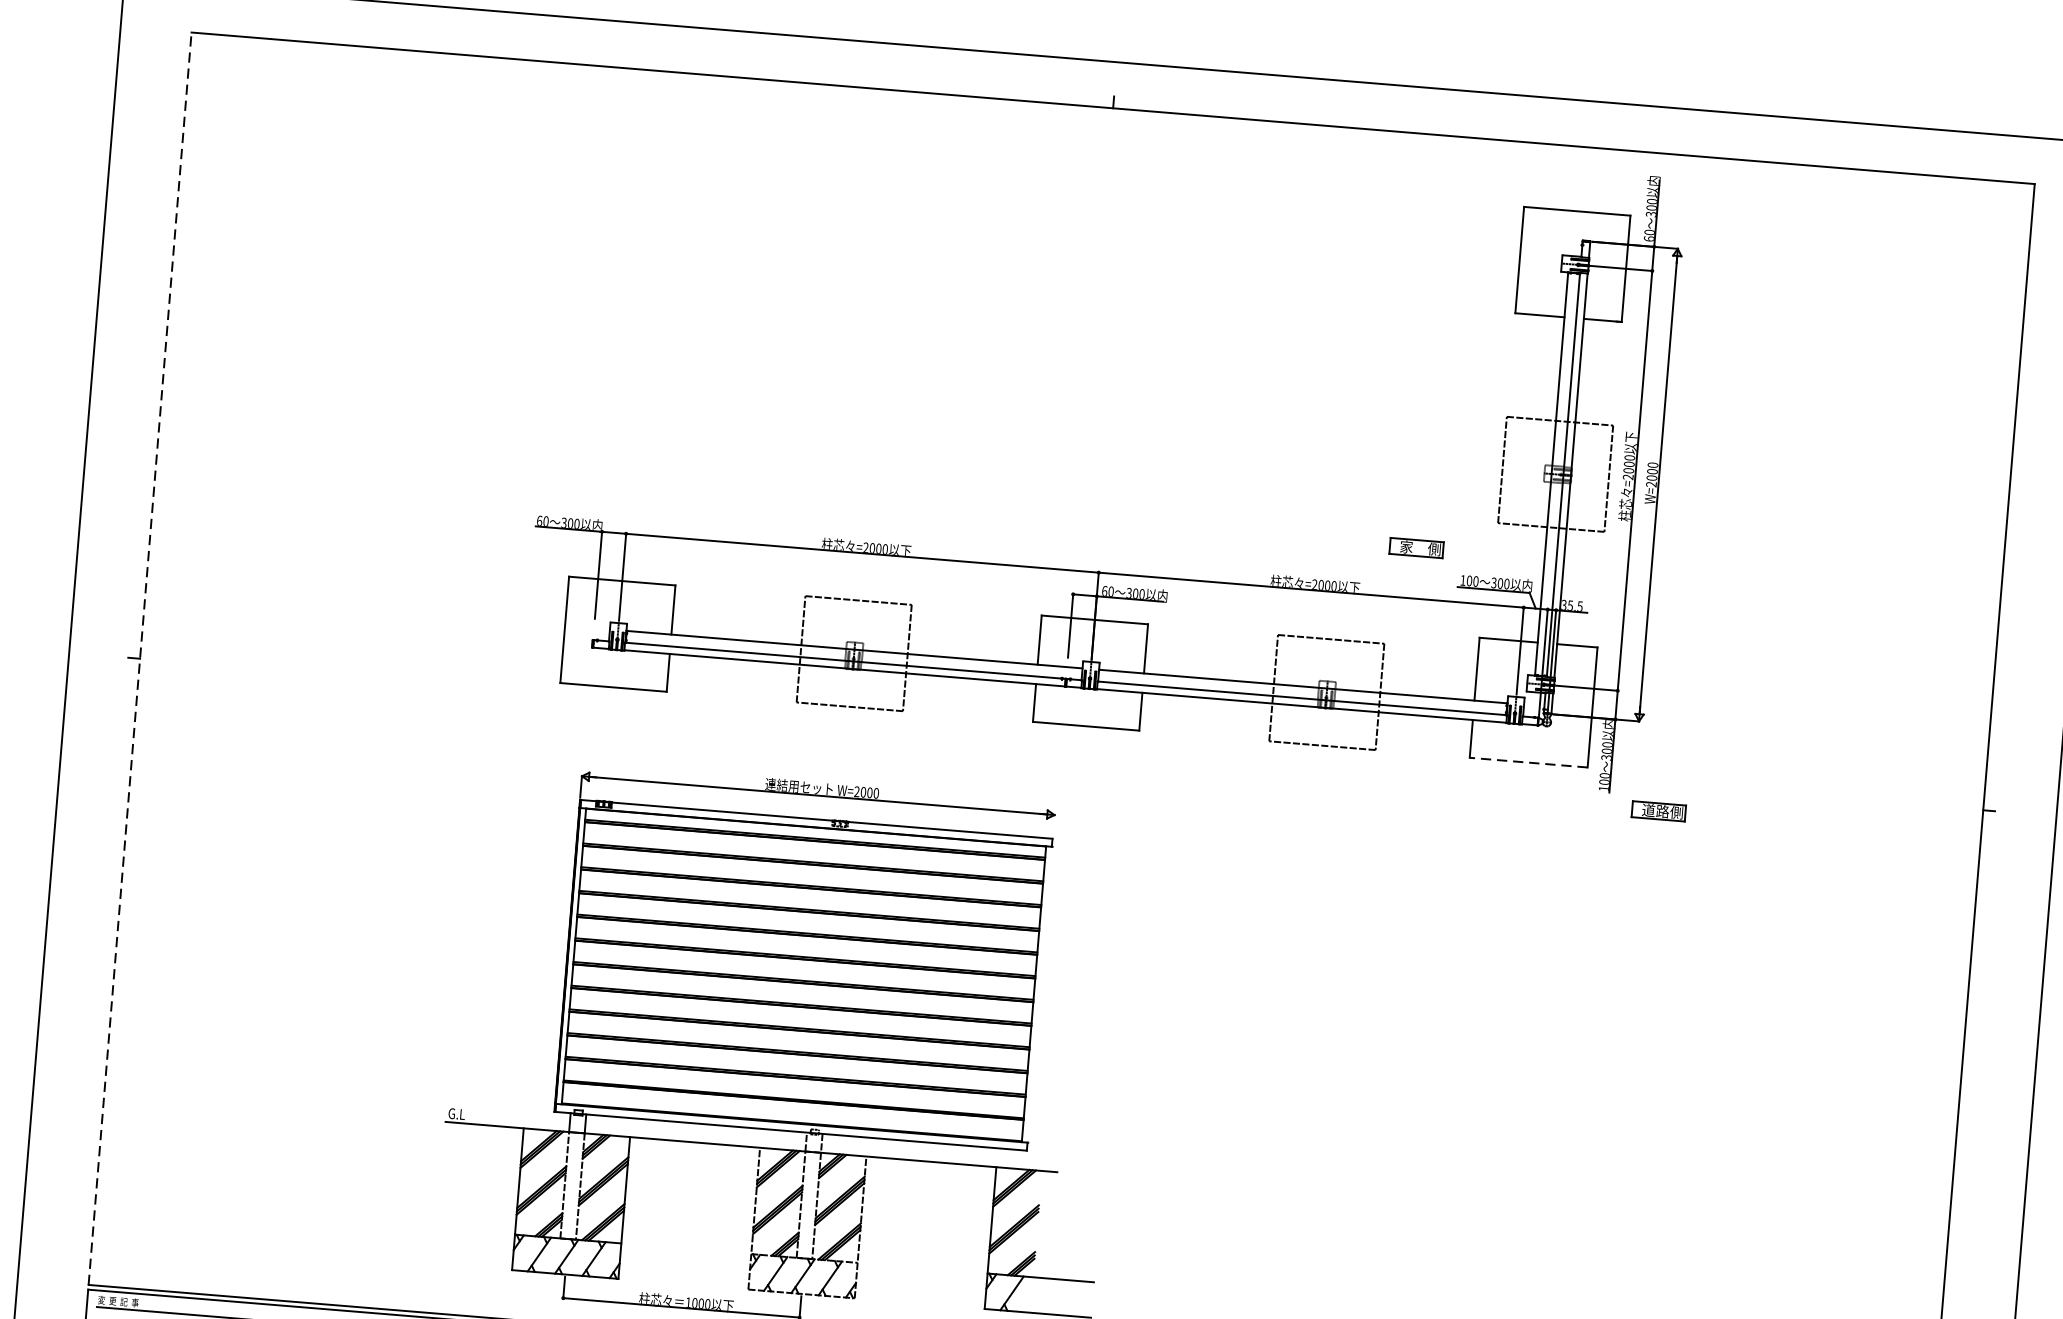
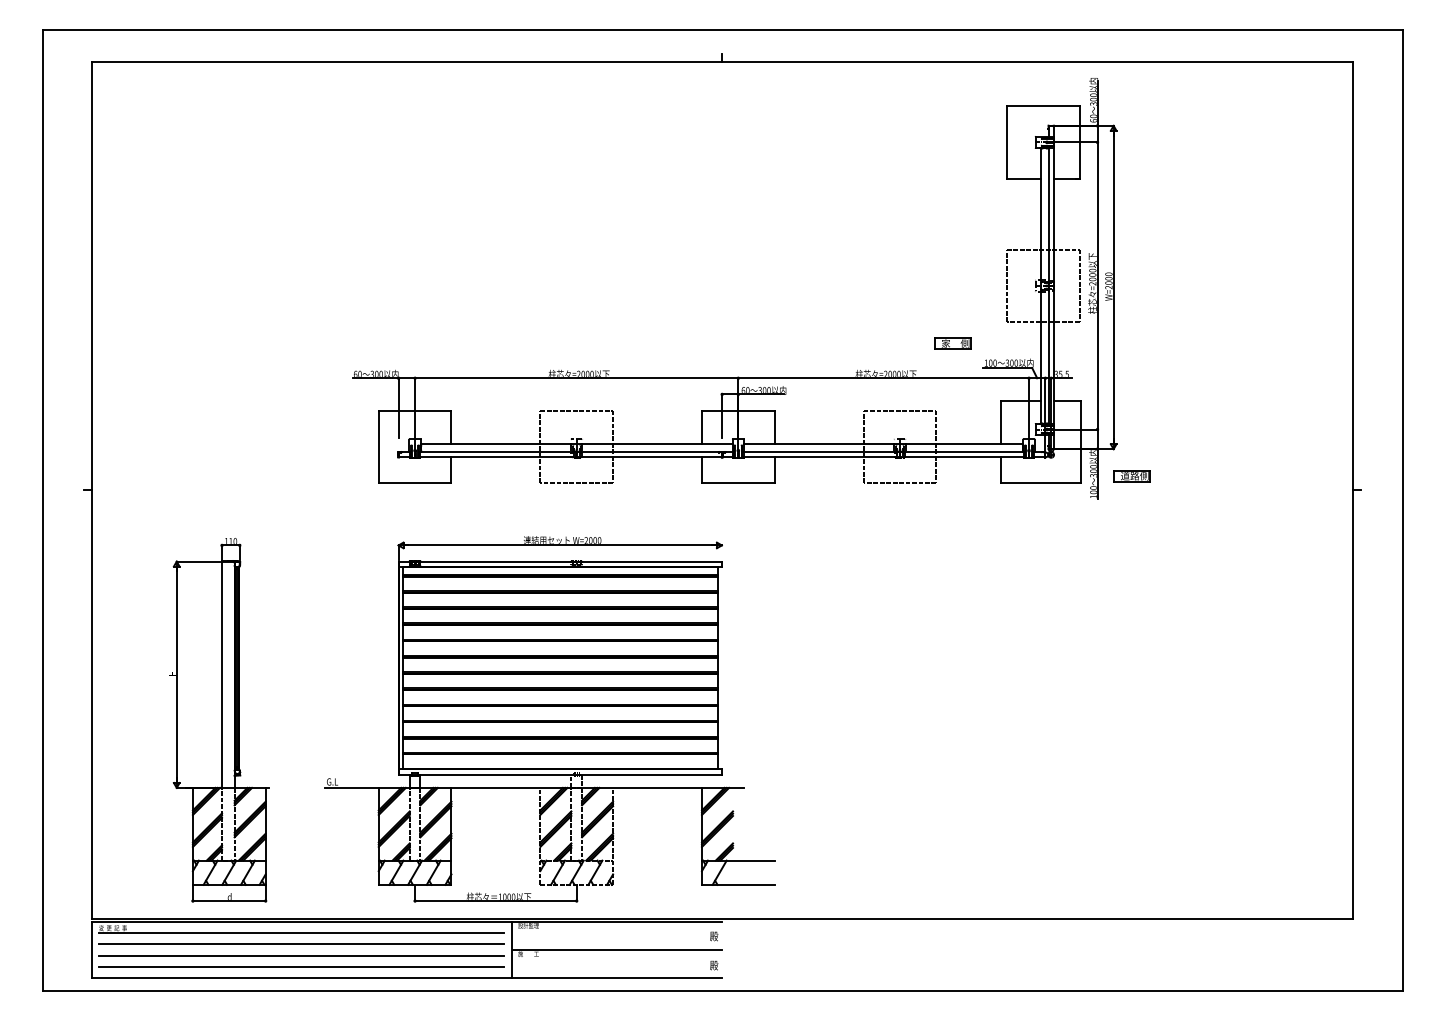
line: (139, 657) -> (91, 489), dashed -> solid
line: (1527, 762) -> (1040, 483), dashed -> solid
part: (1657, 811) -> (1131, 476), moved
part: (299, 1010) -> (219, 720), added

